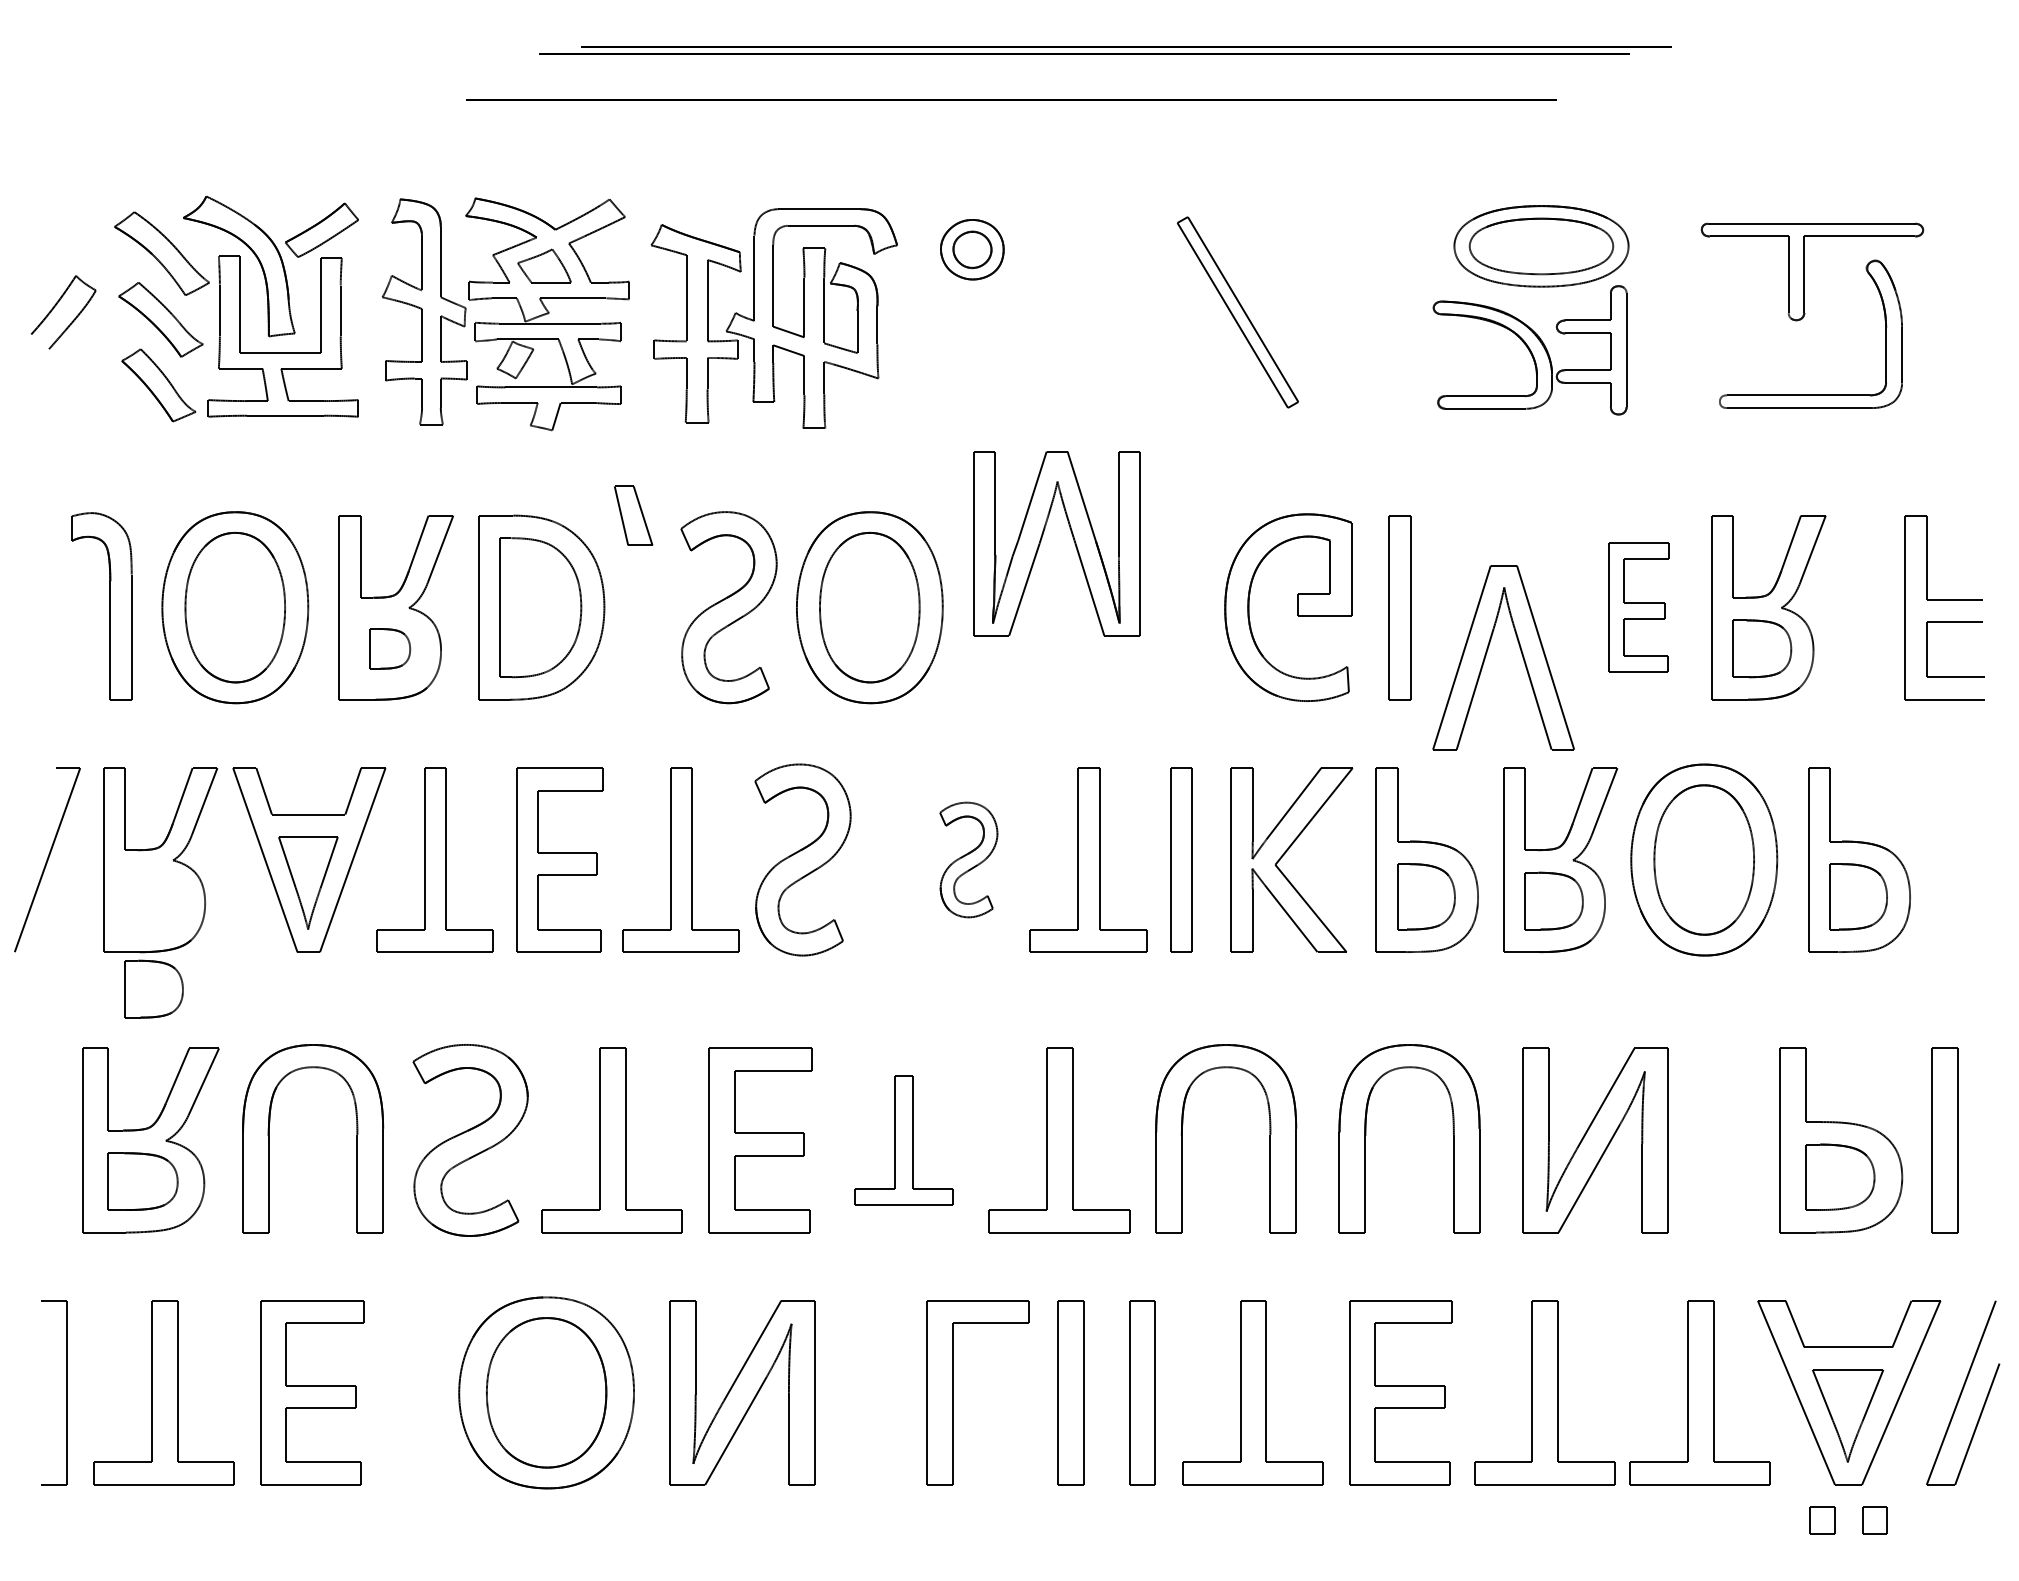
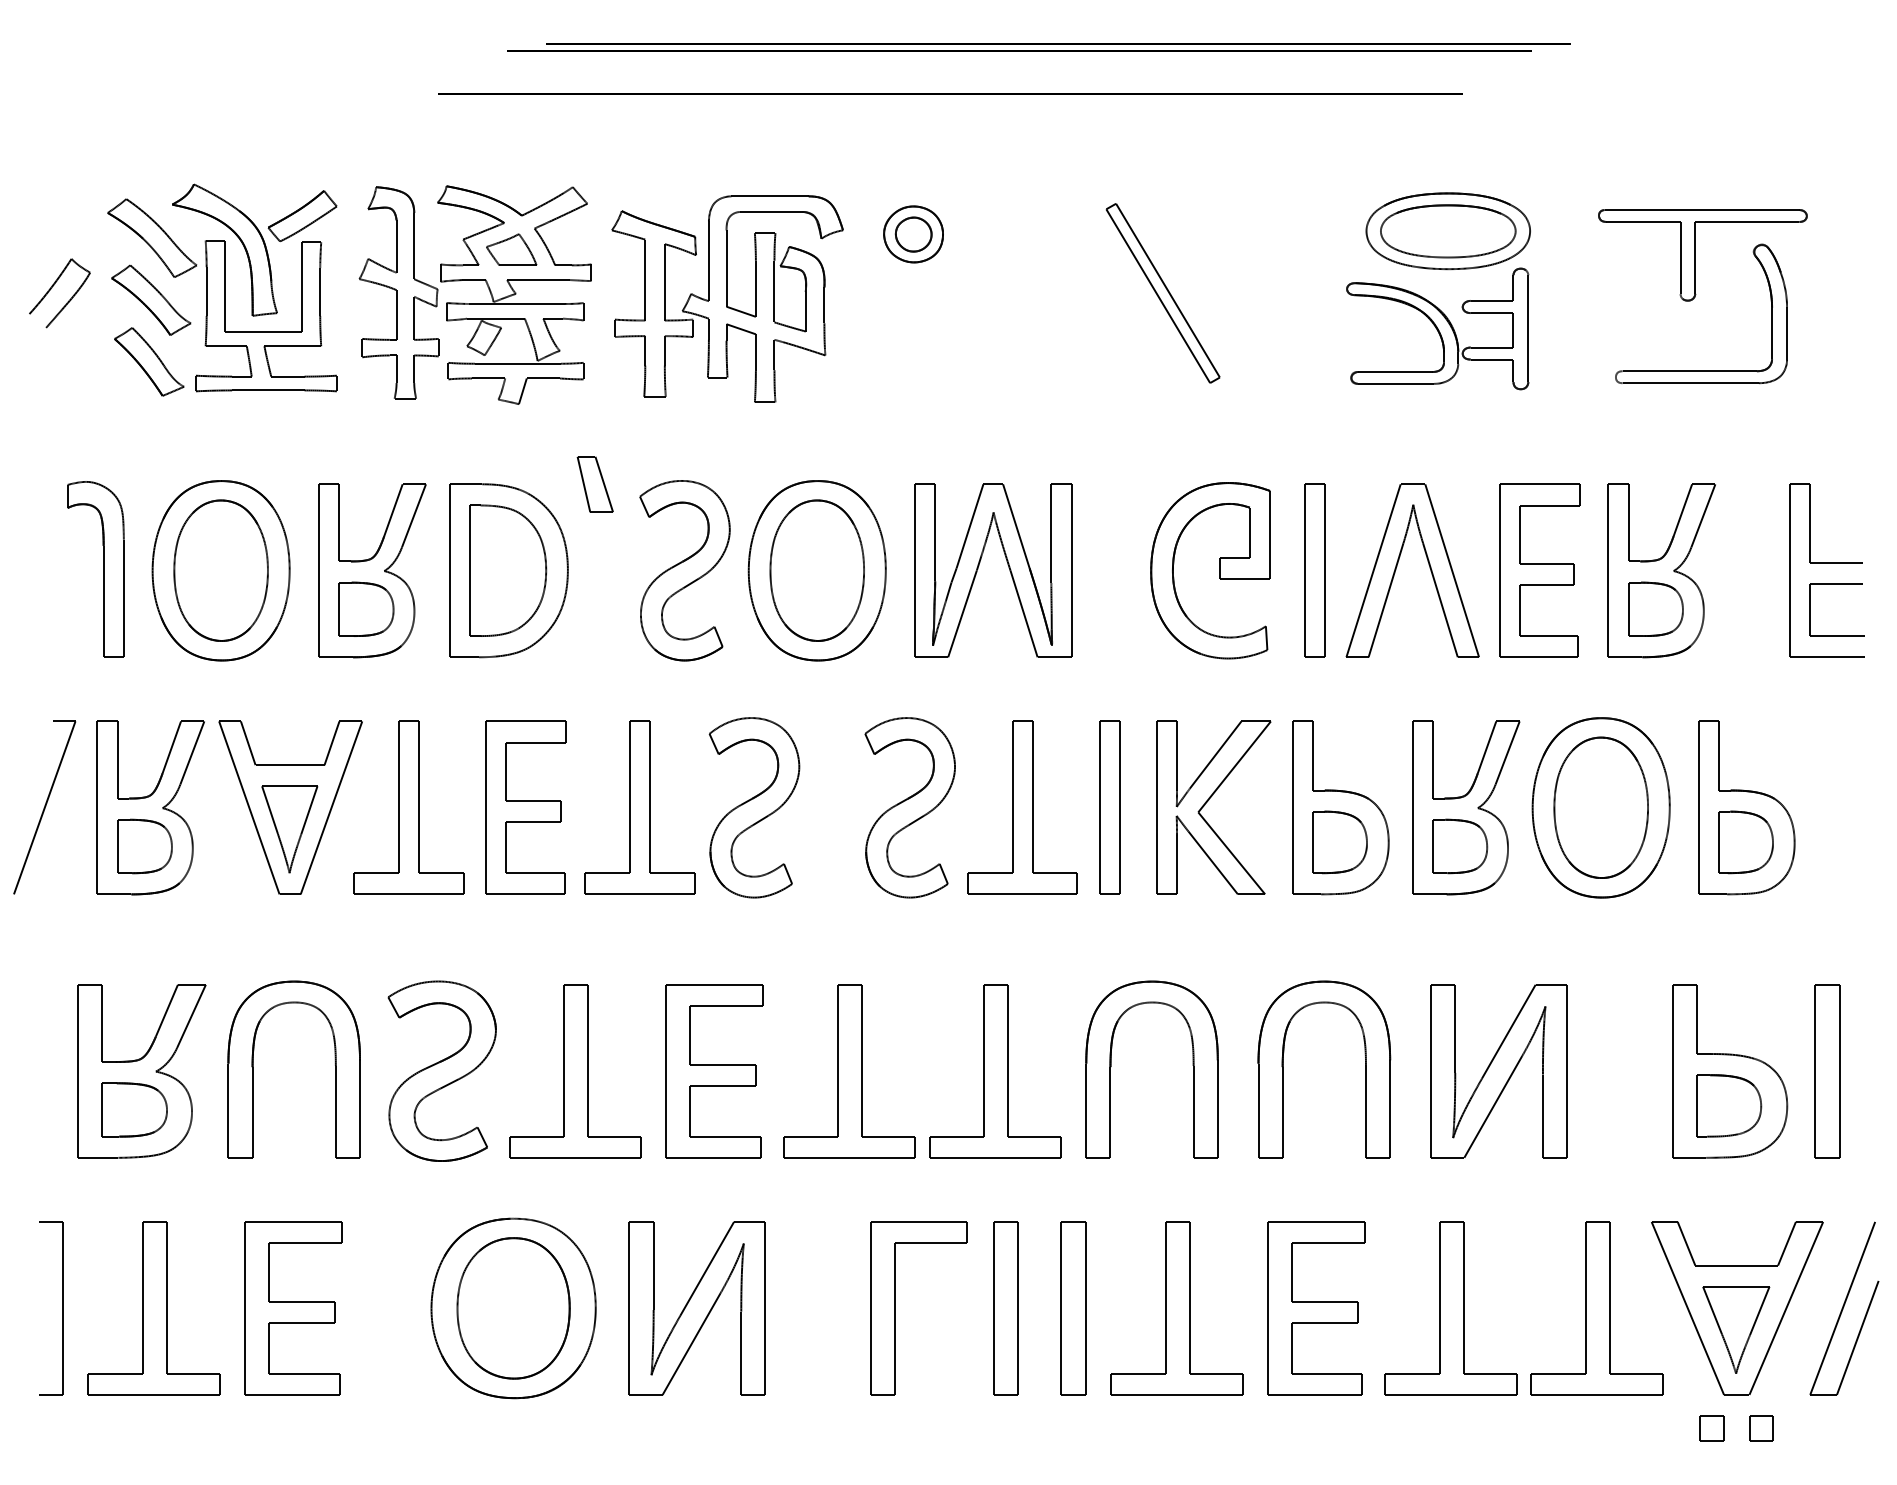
part: (1042, 538) -> (979, 565), moved
part: (1638, 607) -> (1539, 570), size x1.43
part: (389, 648) -> (366, 609), size x1.43
part: (1487, 652) -> (1397, 565), moved
part: (968, 859) -> (909, 807), size x1.67
part: (153, 988) -> (144, 845), moved
part: (903, 1140) -> (848, 1071), size x1.43

